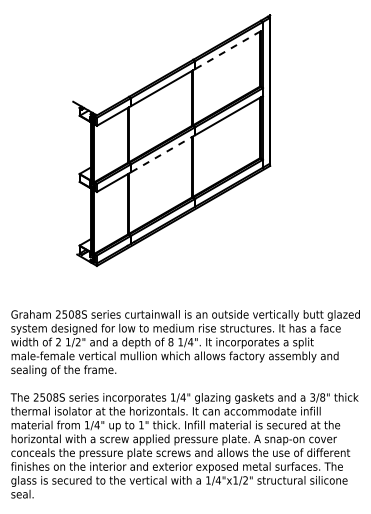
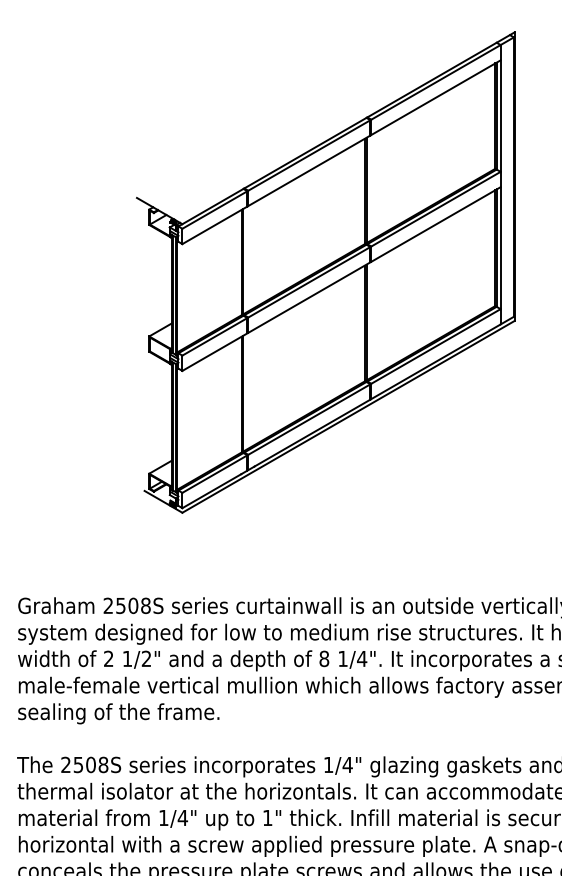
line: (229, 49) -> (436, 97), dashed -> solid
line: (163, 153) -> (310, 297), dashed -> solid

